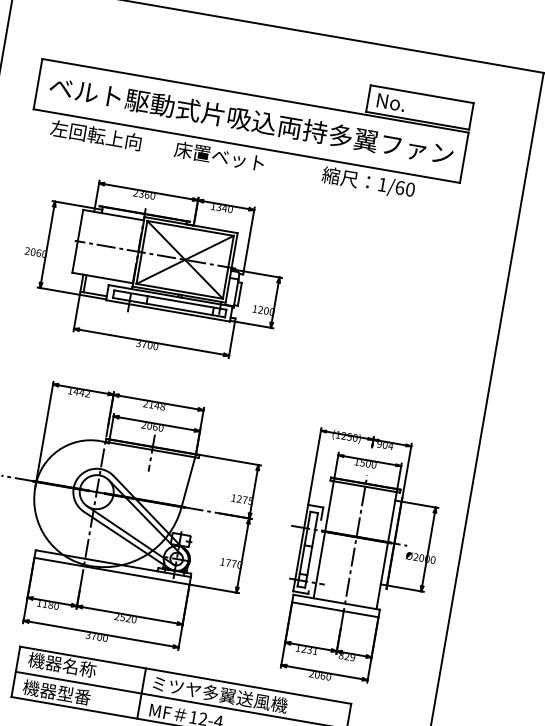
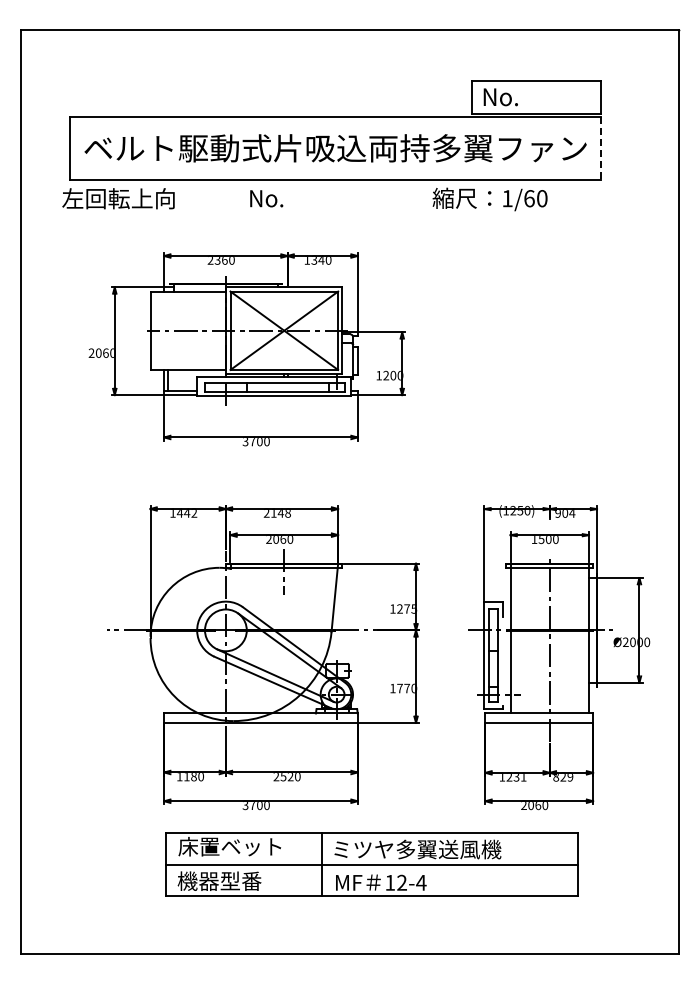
text: (96, 135) -> (118, 198), moved
text: (218, 155) -> (303, 197), 床置ベット -> No.
line: (463, 158) -> (600, 149), solid -> dashed
text: (69, 666) -> (229, 846), 機器名称 -> 床置ベット

